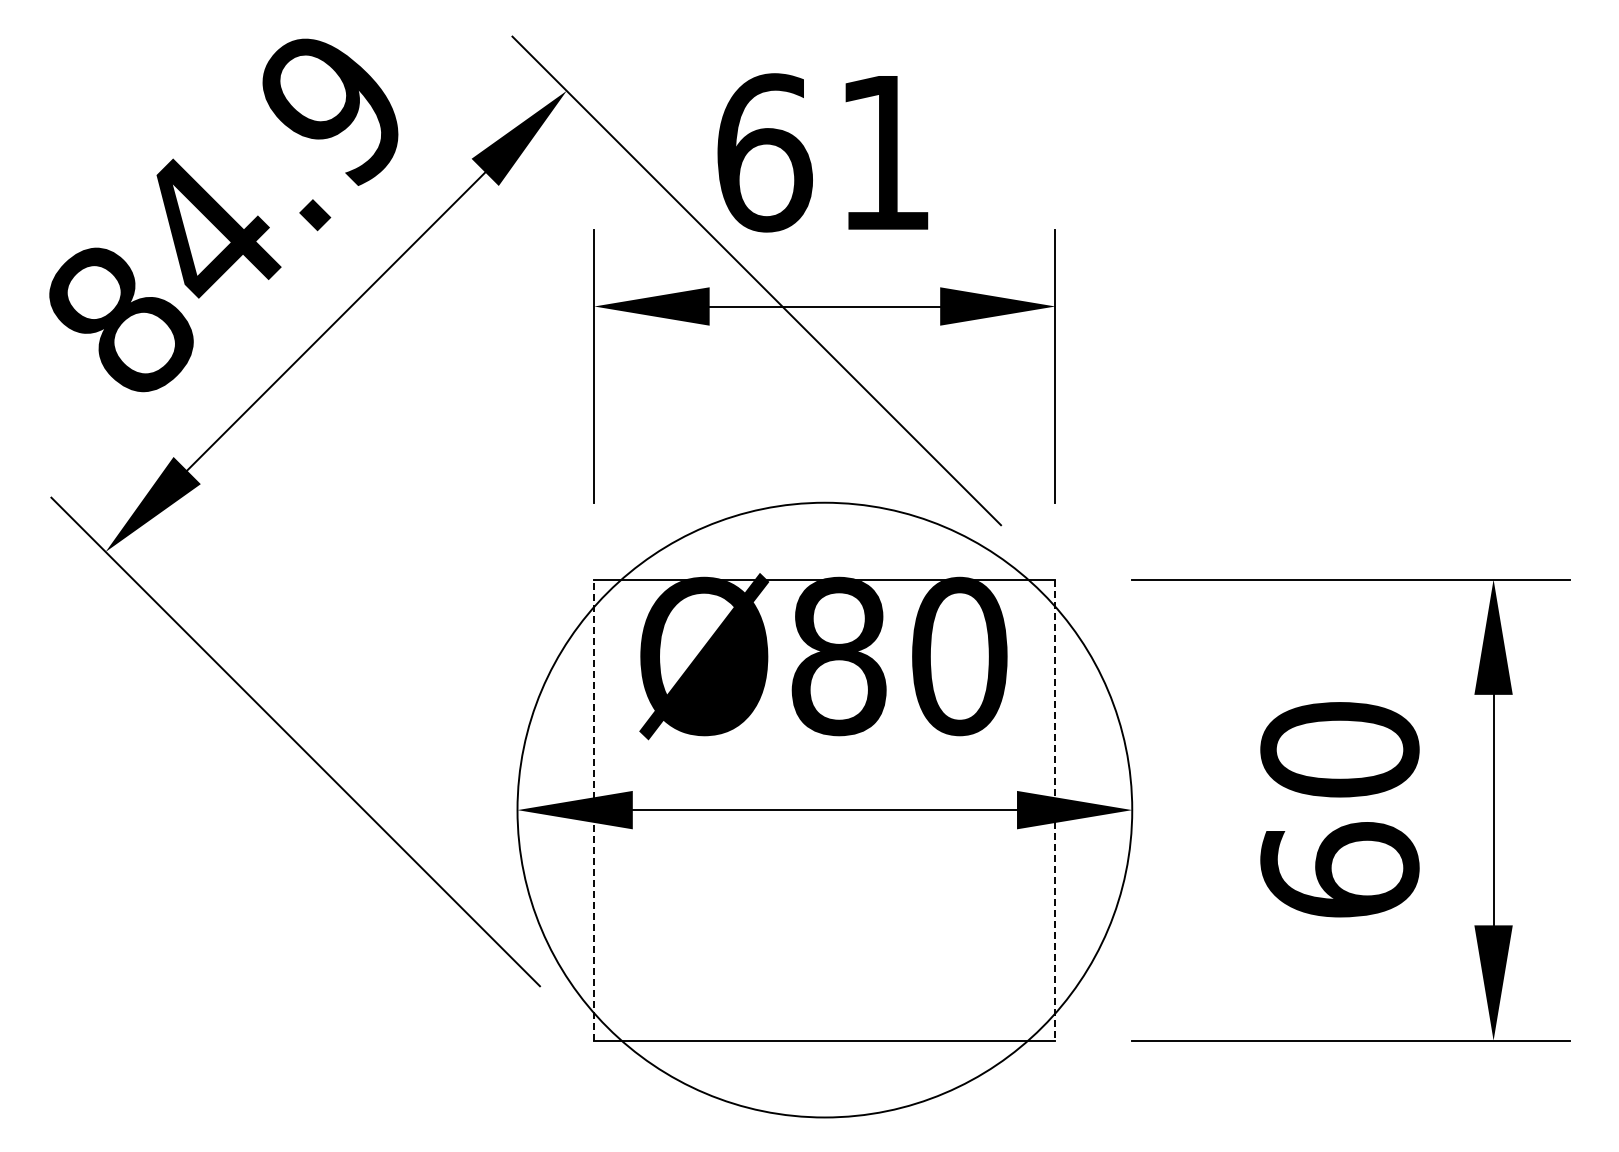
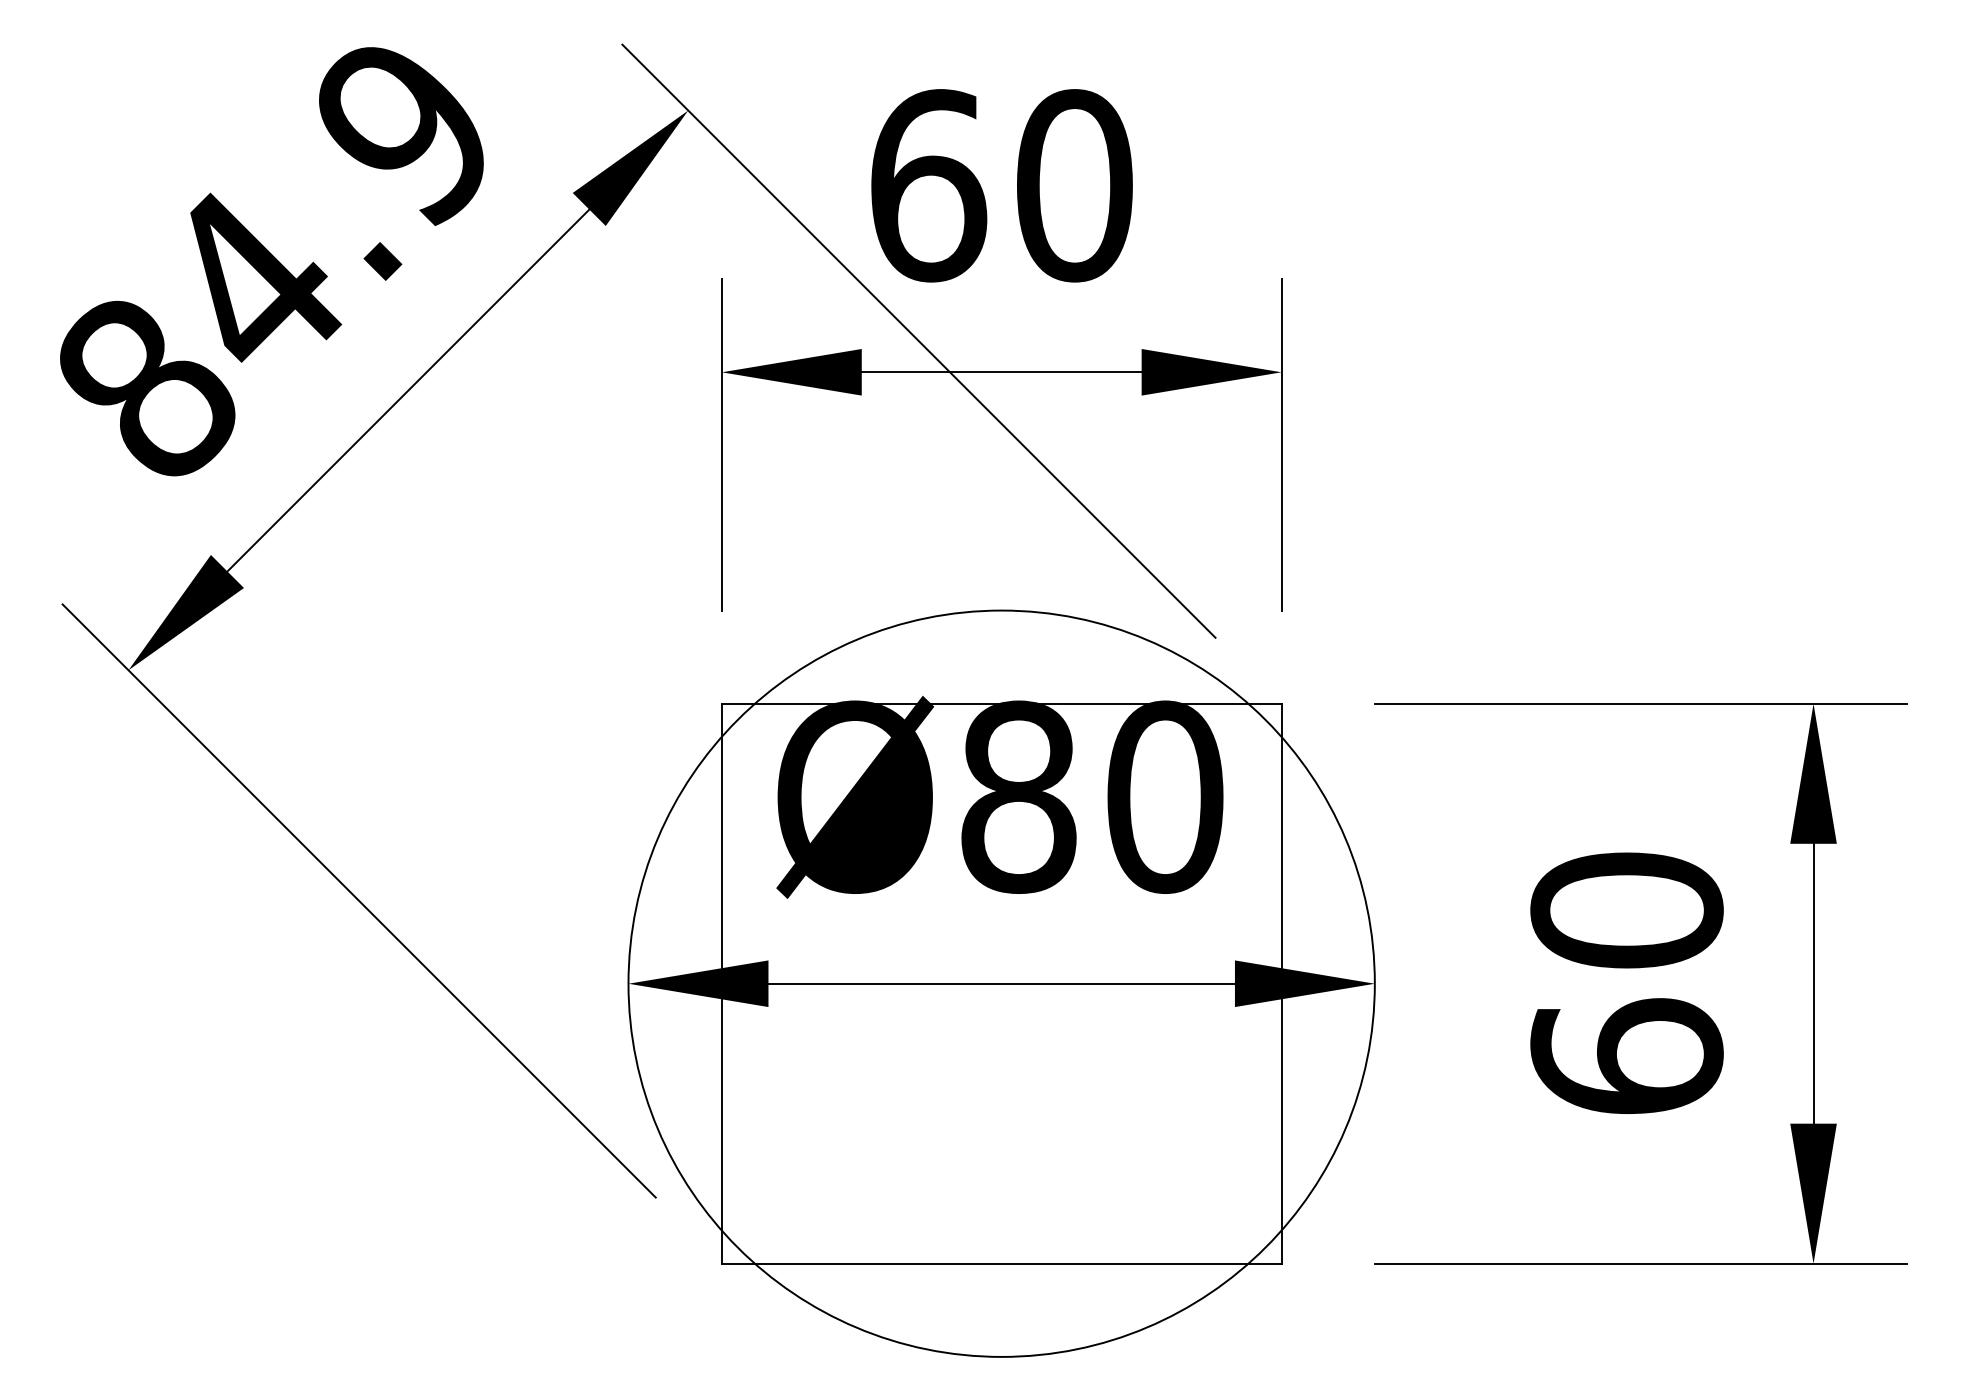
text: (884, 152) -> (1074, 185), 61 -> 60
line: (594, 810) -> (721, 984), dashed -> solid
line: (1055, 810) -> (1281, 984), dashed -> solid

